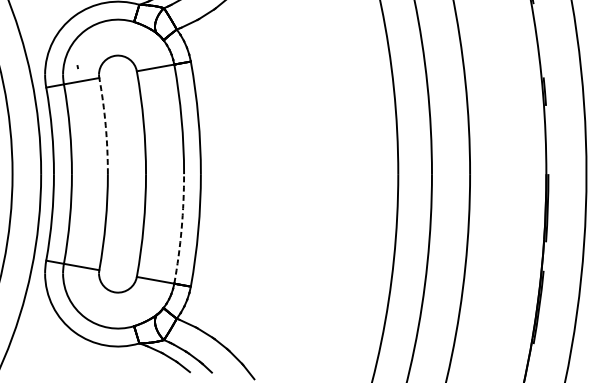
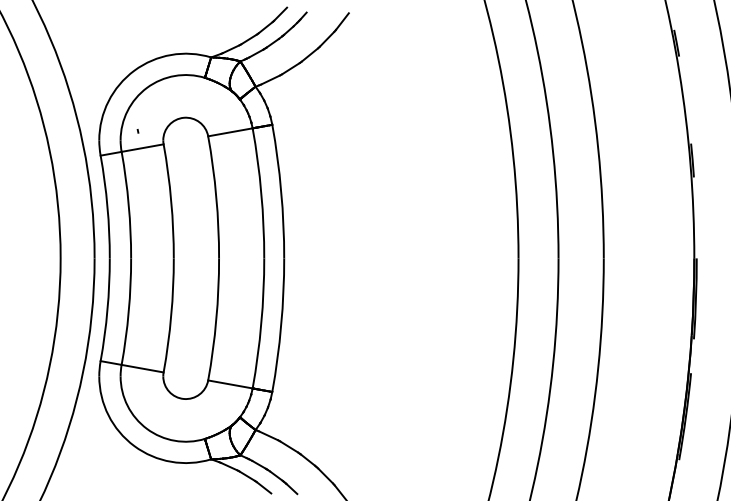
arc: (105, 126) -> (171, 201), dashed -> solid
arc: (181, 228) -> (261, 323), dashed -> solid

